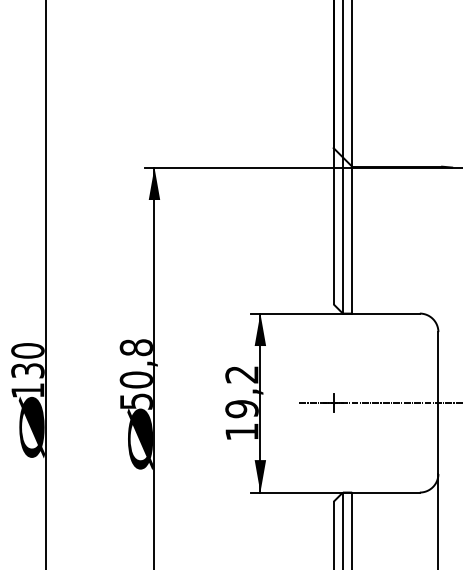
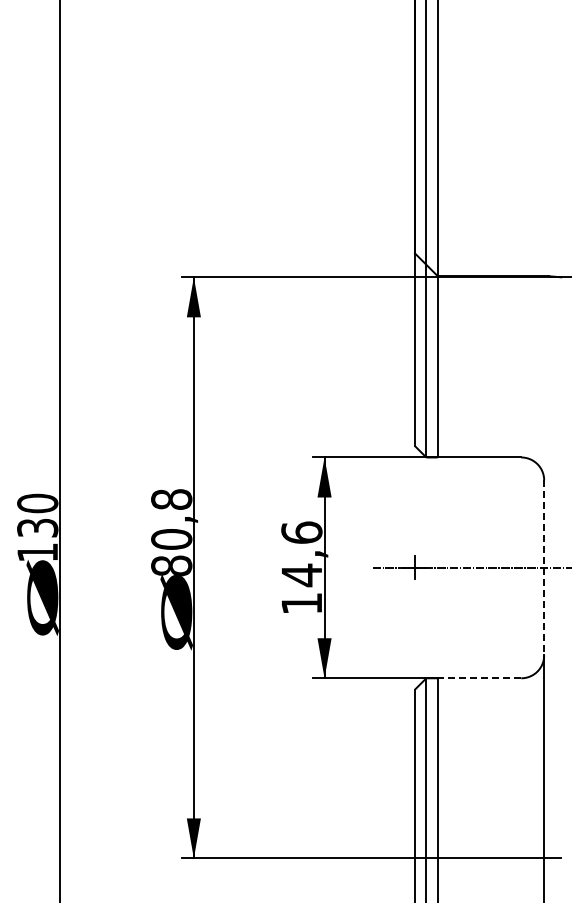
text: (241, 392) -> (301, 554), 19,2 -> 14,6
text: (136, 401) -> (171, 565), 50,8 -> 80,8
line: (438, 402) -> (544, 567), solid -> dashed
line: (385, 492) -> (479, 678), solid -> dashed

